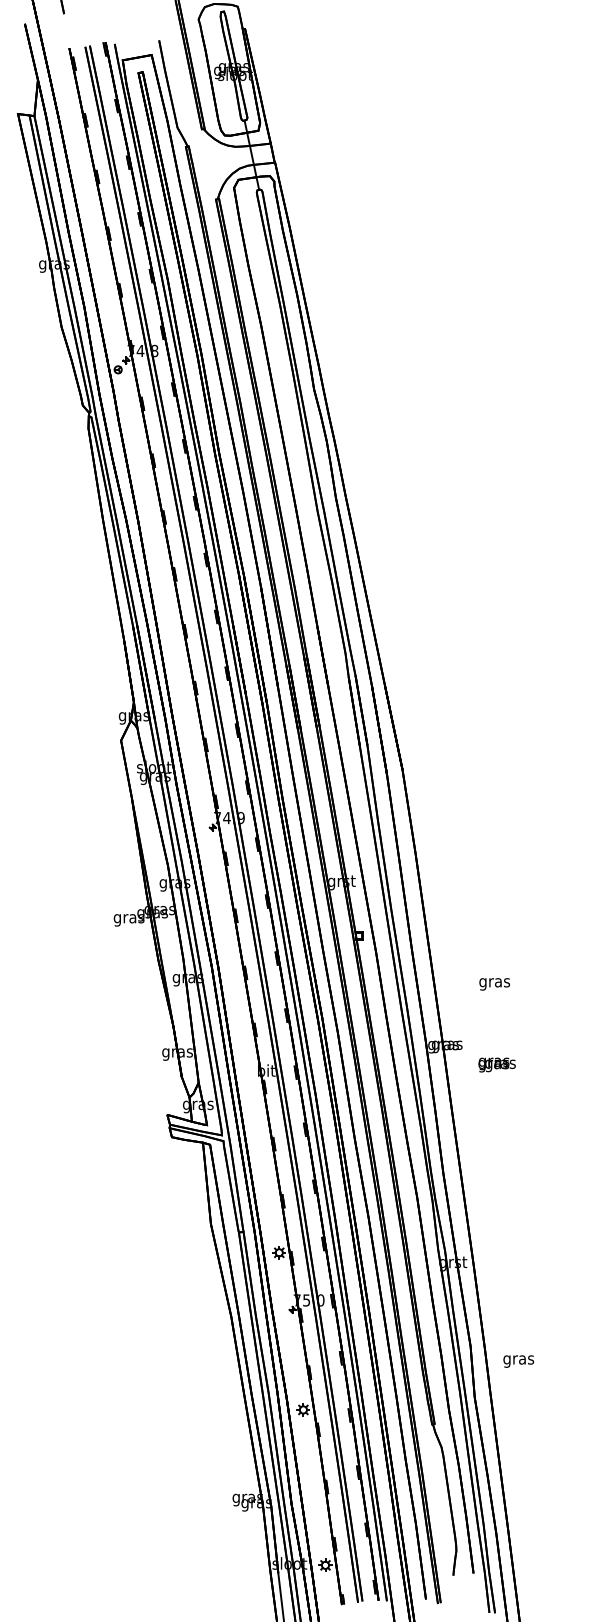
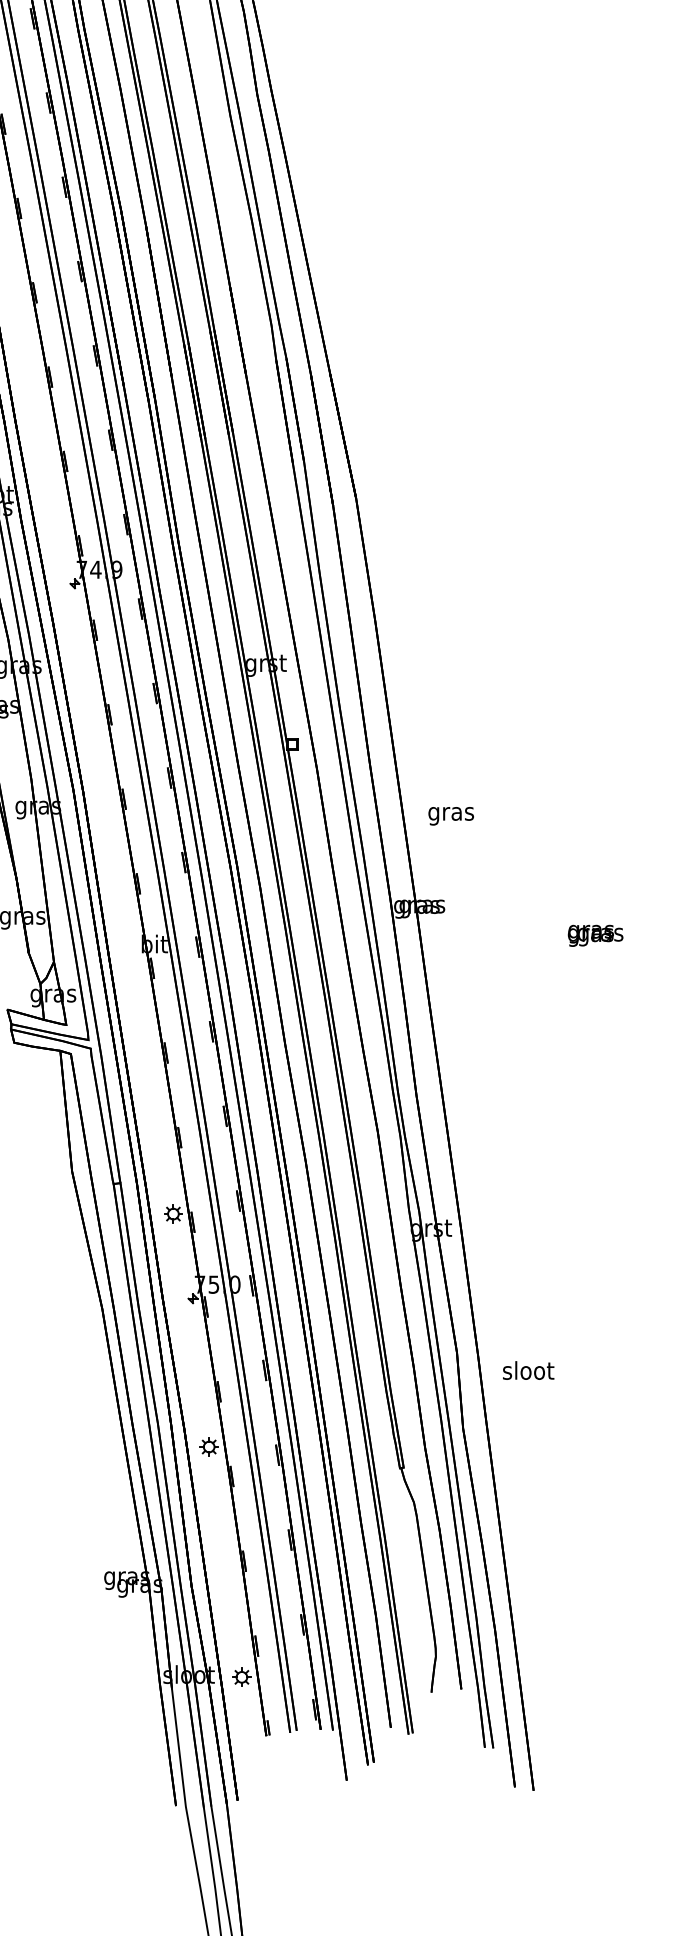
text: (494, 984) -> (450, 816), moved
text: (496, 1064) -> (594, 935), moved
text: (518, 1359) -> (527, 1372), gras -> sloot

